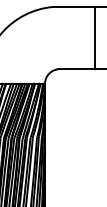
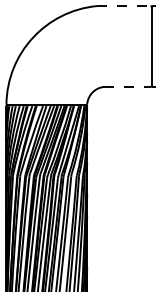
line: (73, 7) -> (123, 6), solid -> dashed
line: (76, 69) -> (127, 86), solid -> dashed

